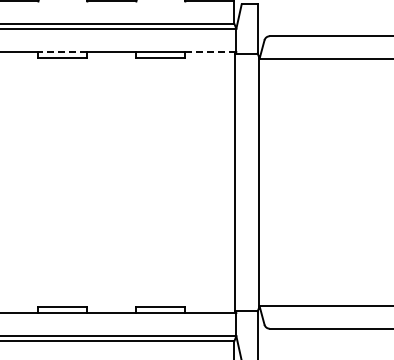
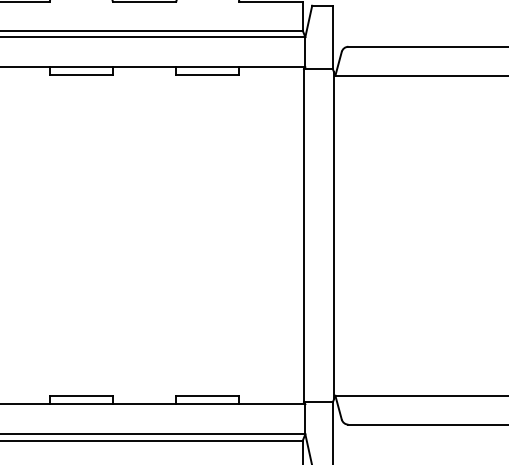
line: (62, 52) -> (80, 67), dashed -> solid
line: (210, 52) -> (271, 67), dashed -> solid

